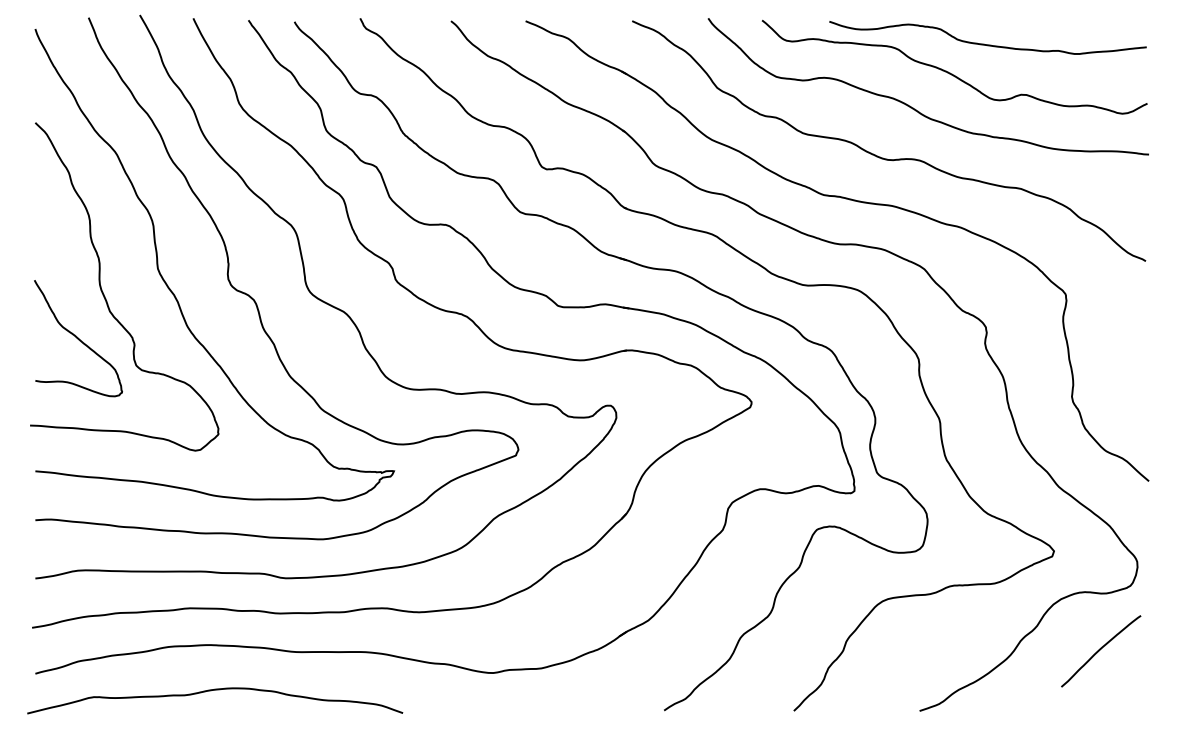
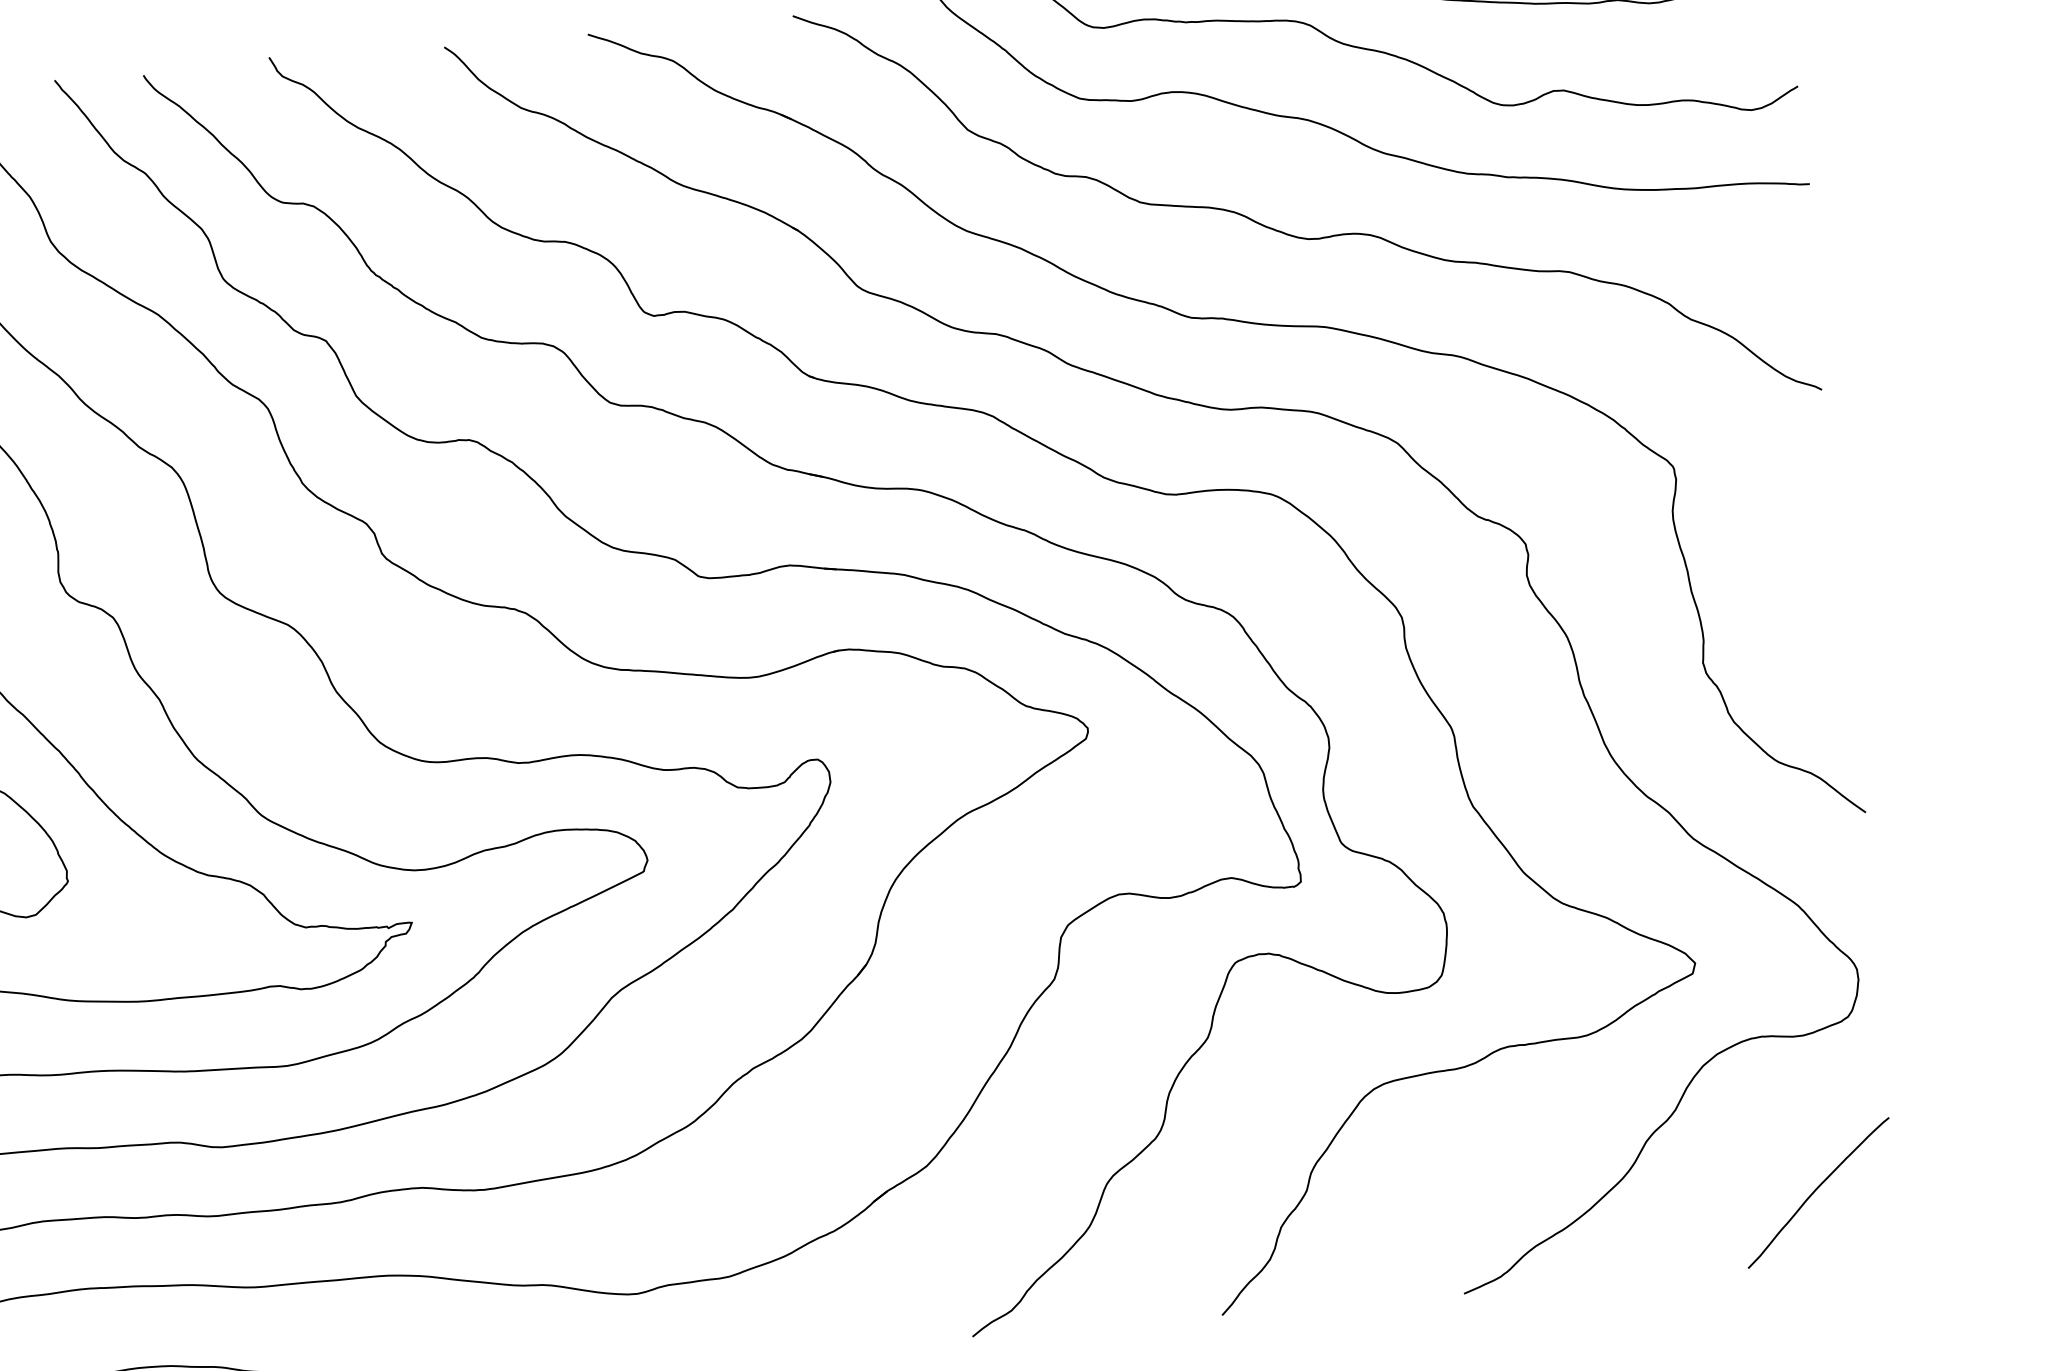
curve: (1100, 650) -> (1817, 1191), moved

